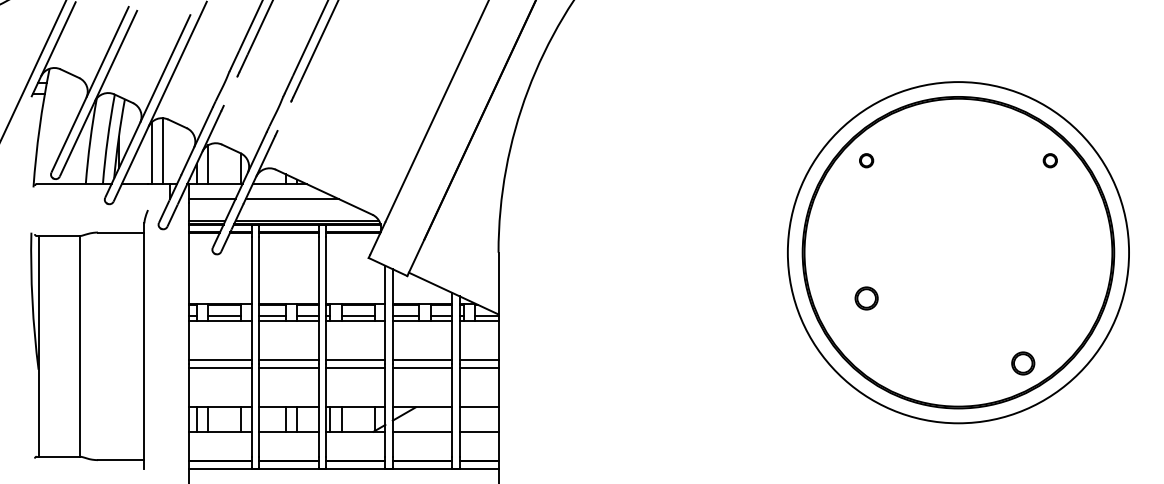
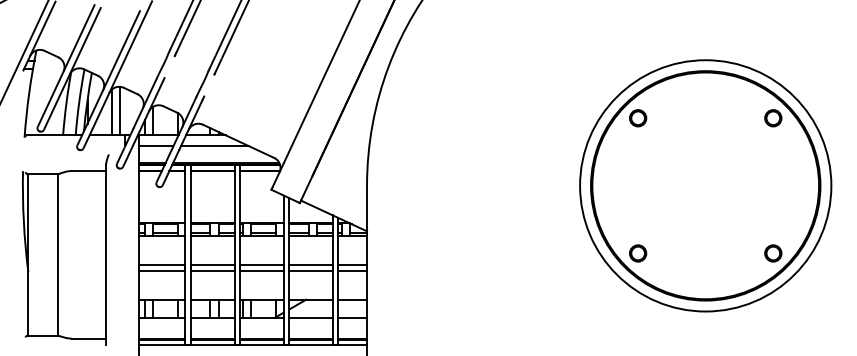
part: (866, 160) -> (638, 117), size x1.67
part: (1050, 160) -> (773, 117), size x1.67
part: (866, 298) -> (638, 253), moved
part: (1023, 363) -> (773, 253), moved

